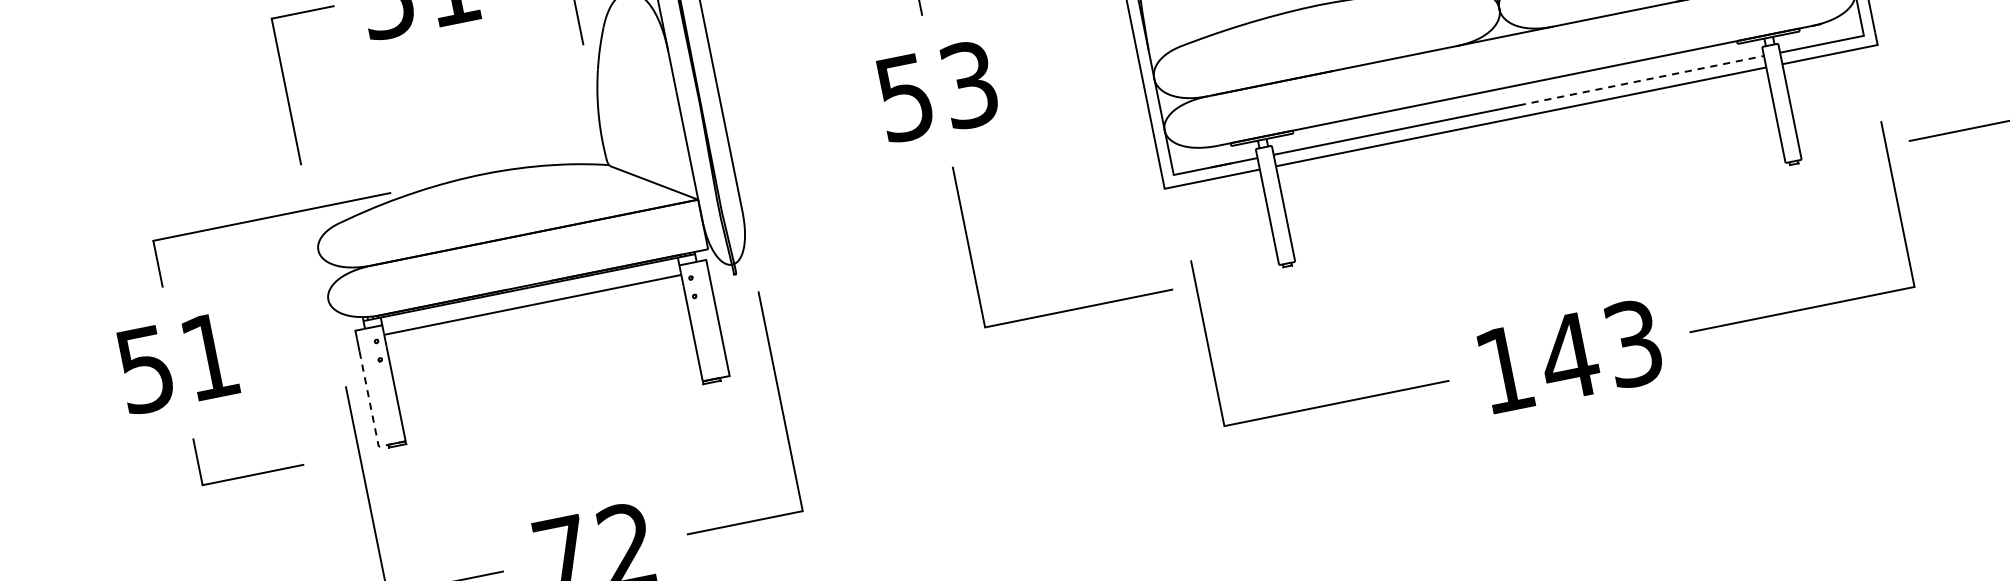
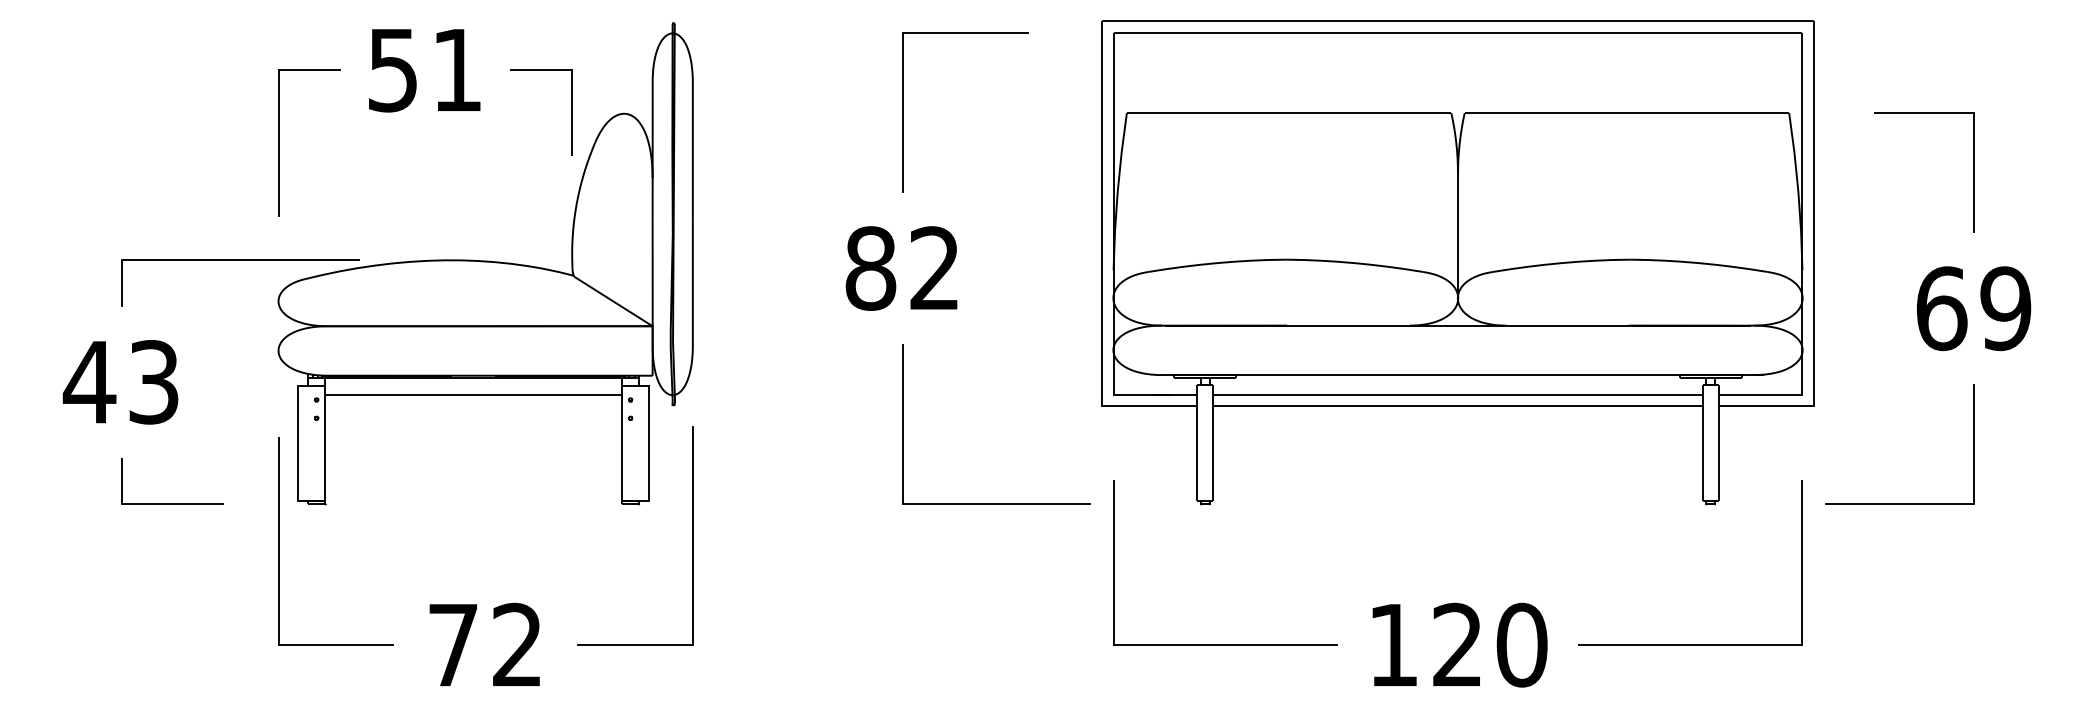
line: (1641, 80) -> (1580, 394), dashed -> solid
text: (936, 91) -> (902, 268), 53 -> 82
text: (1599, 349) -> (1488, 644), 143 -> 120
text: (176, 363) -> (120, 382), 51 -> 43
line: (372, 413) -> (298, 468), dashed -> solid

